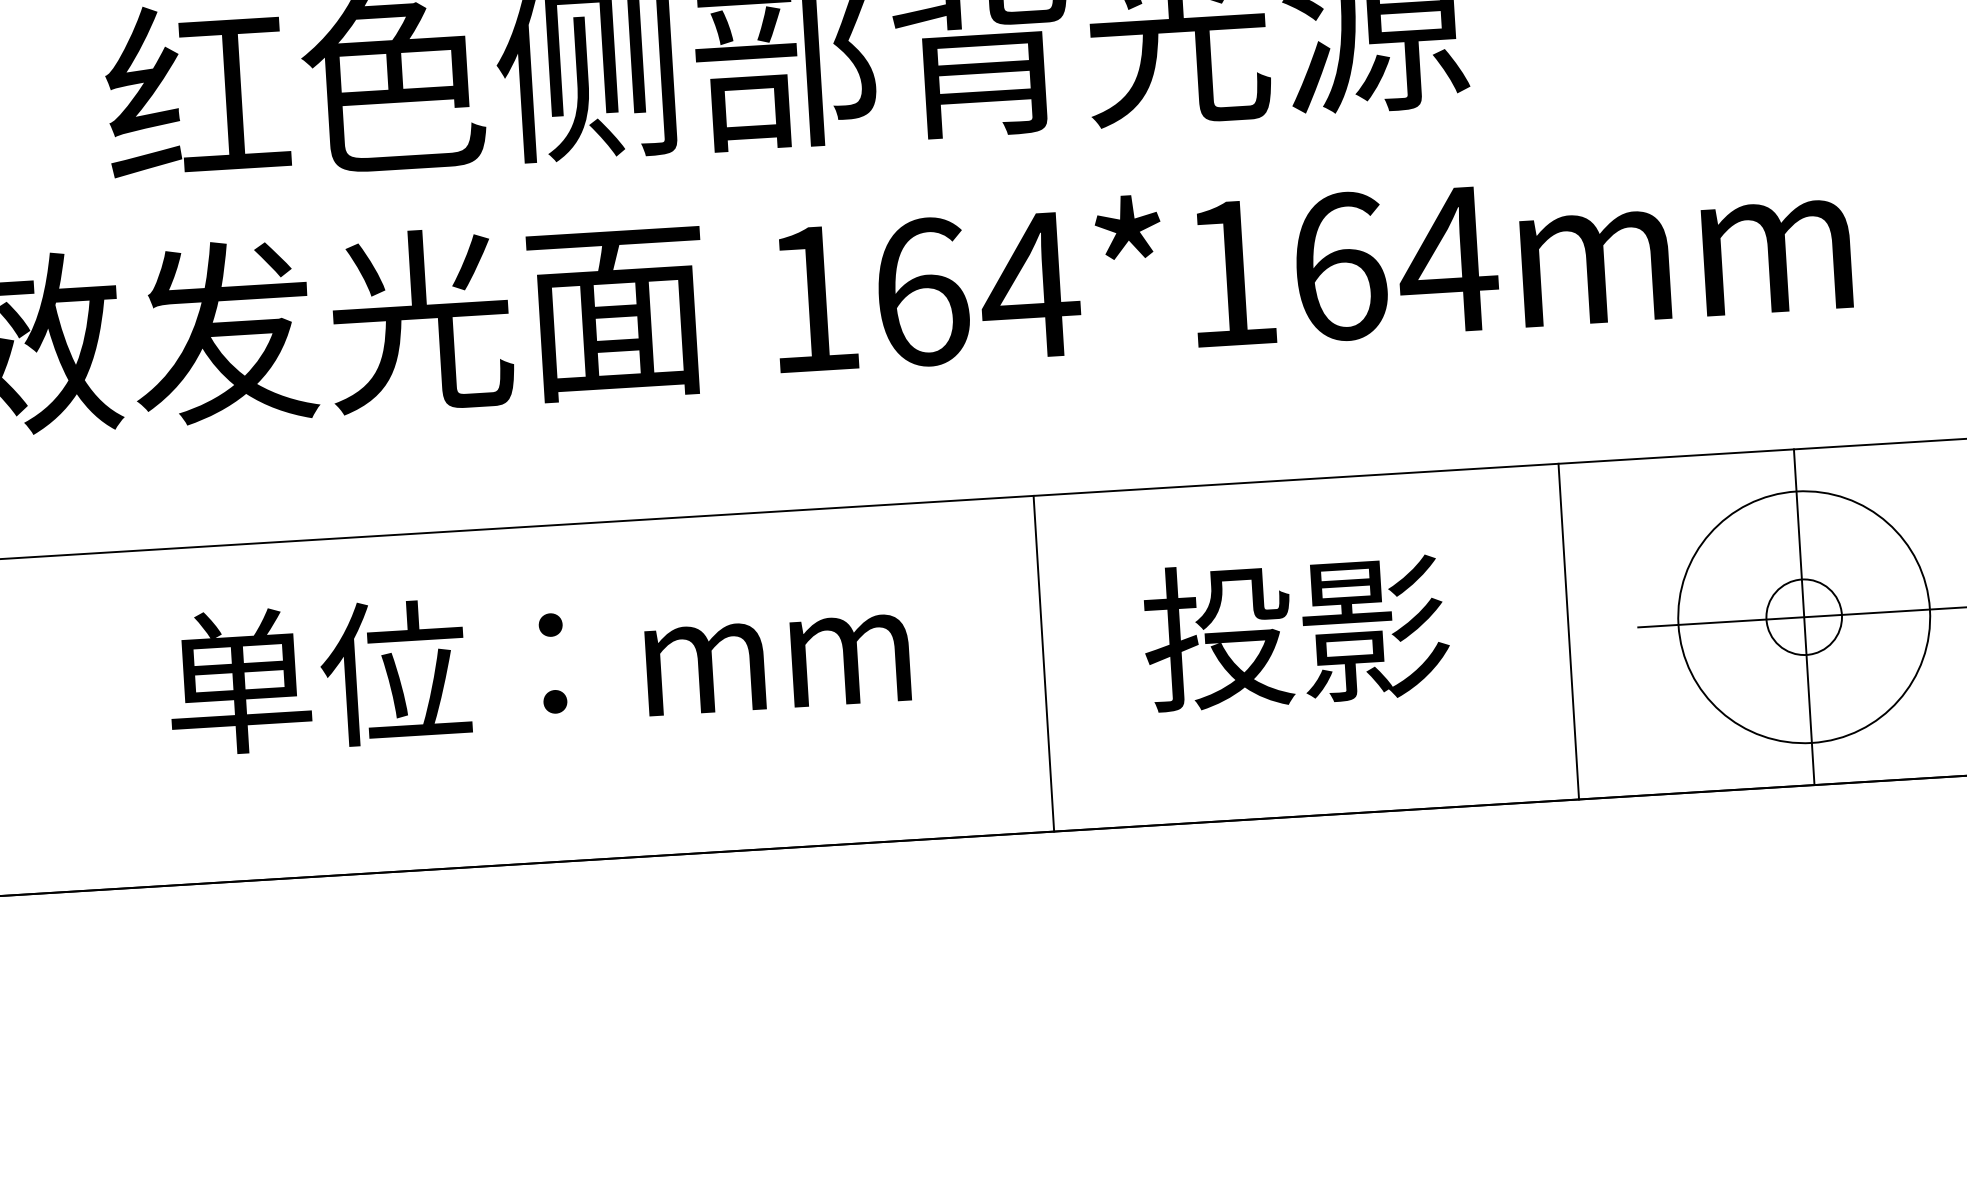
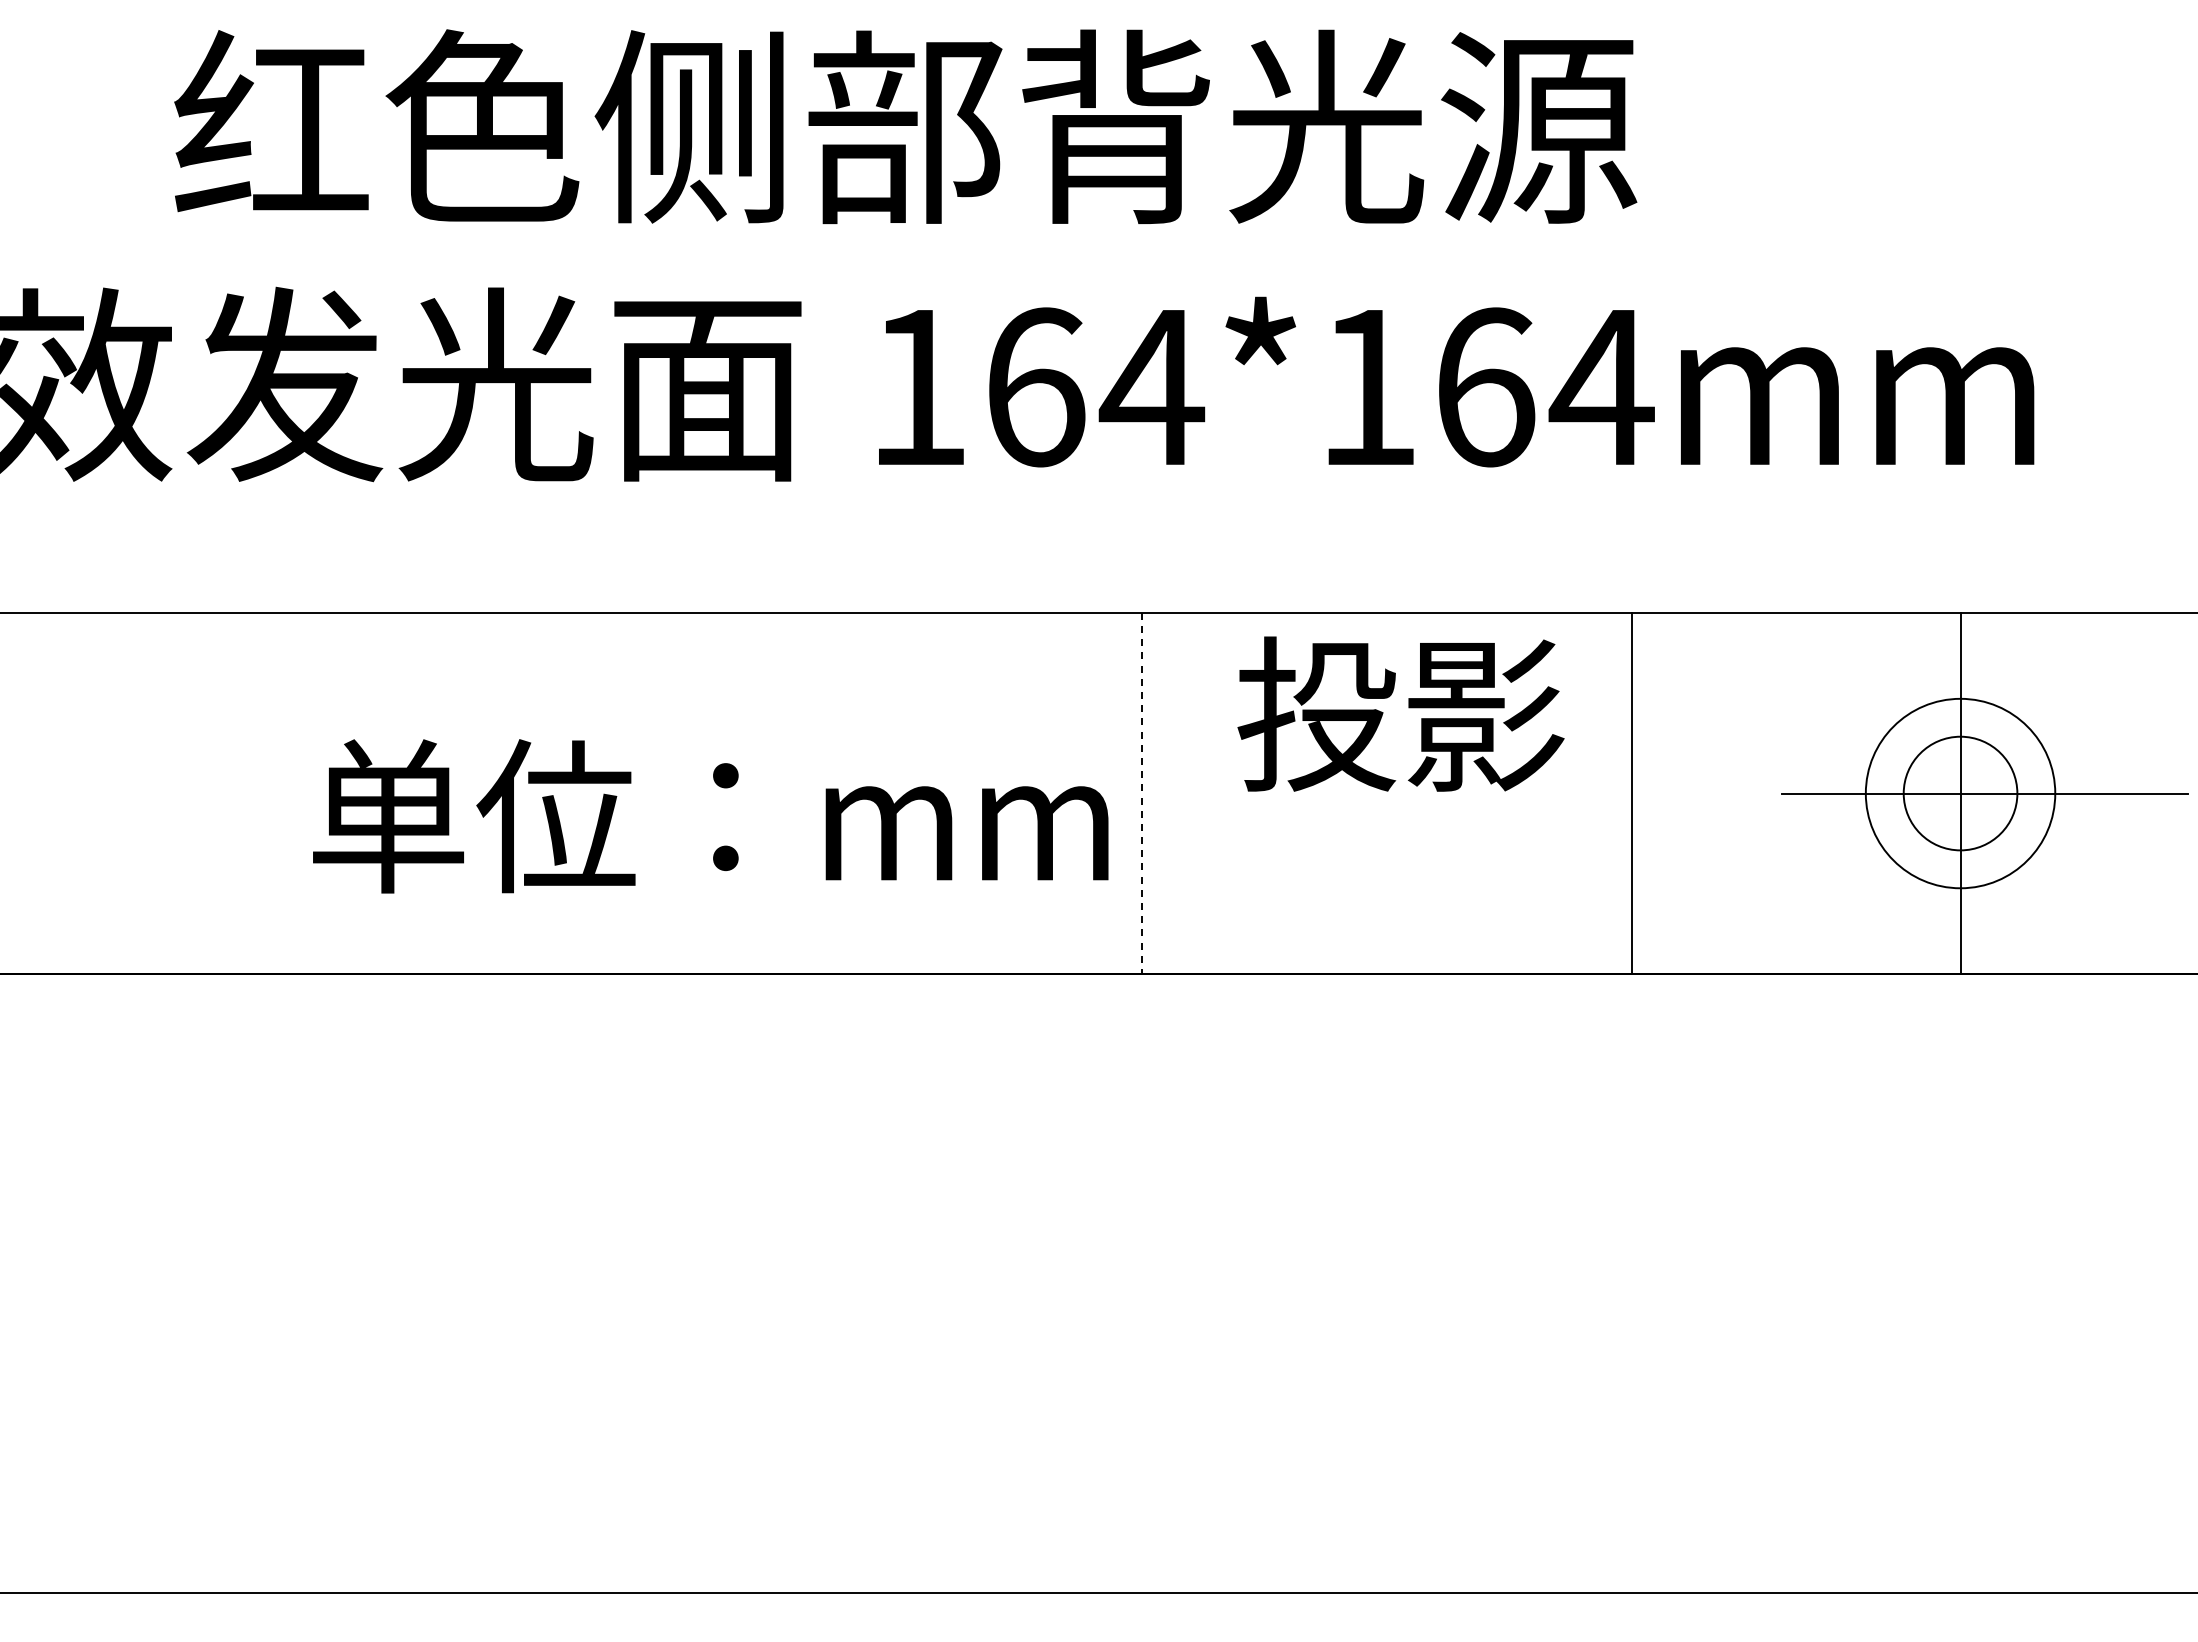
circle: (1804, 617) -> (1960, 793), size x0.7
circle: (1804, 617) -> (1960, 793), size x1.4
text: (1295, 631) -> (1400, 713), moved
line: (1569, 631) -> (1632, 793), moved
text: (538, 663) -> (710, 816), moved
line: (1044, 663) -> (1142, 793), solid -> dashed

